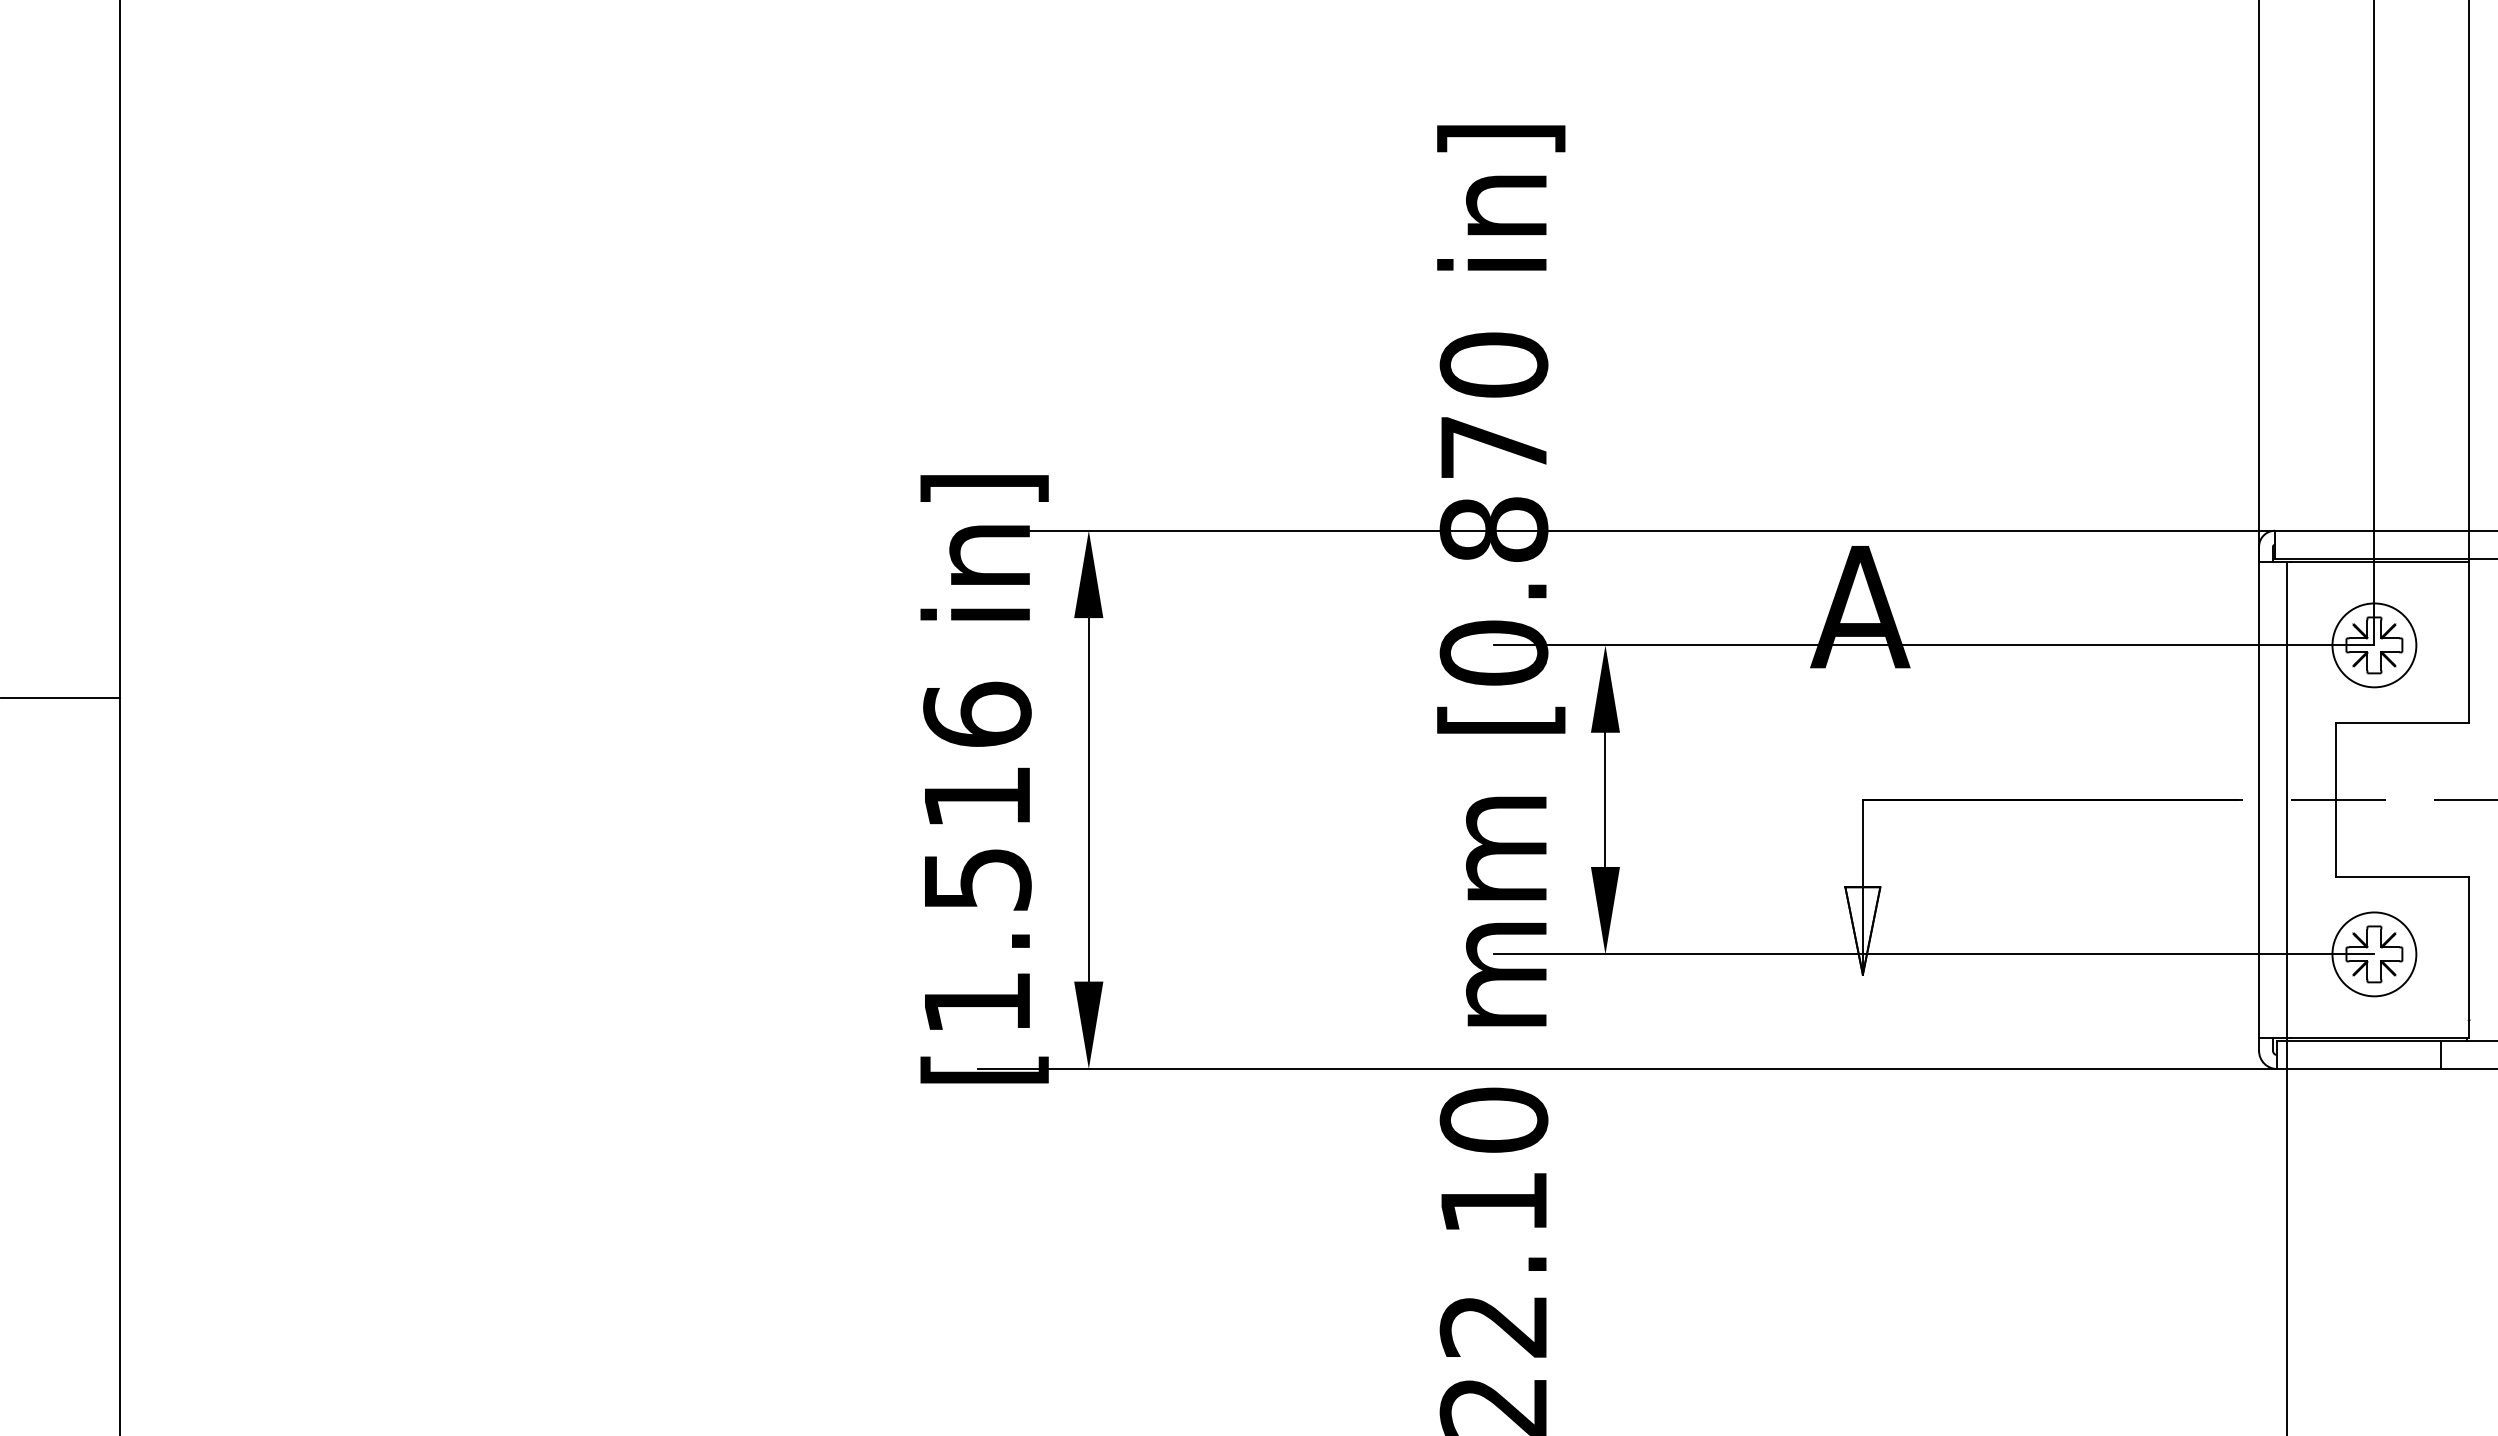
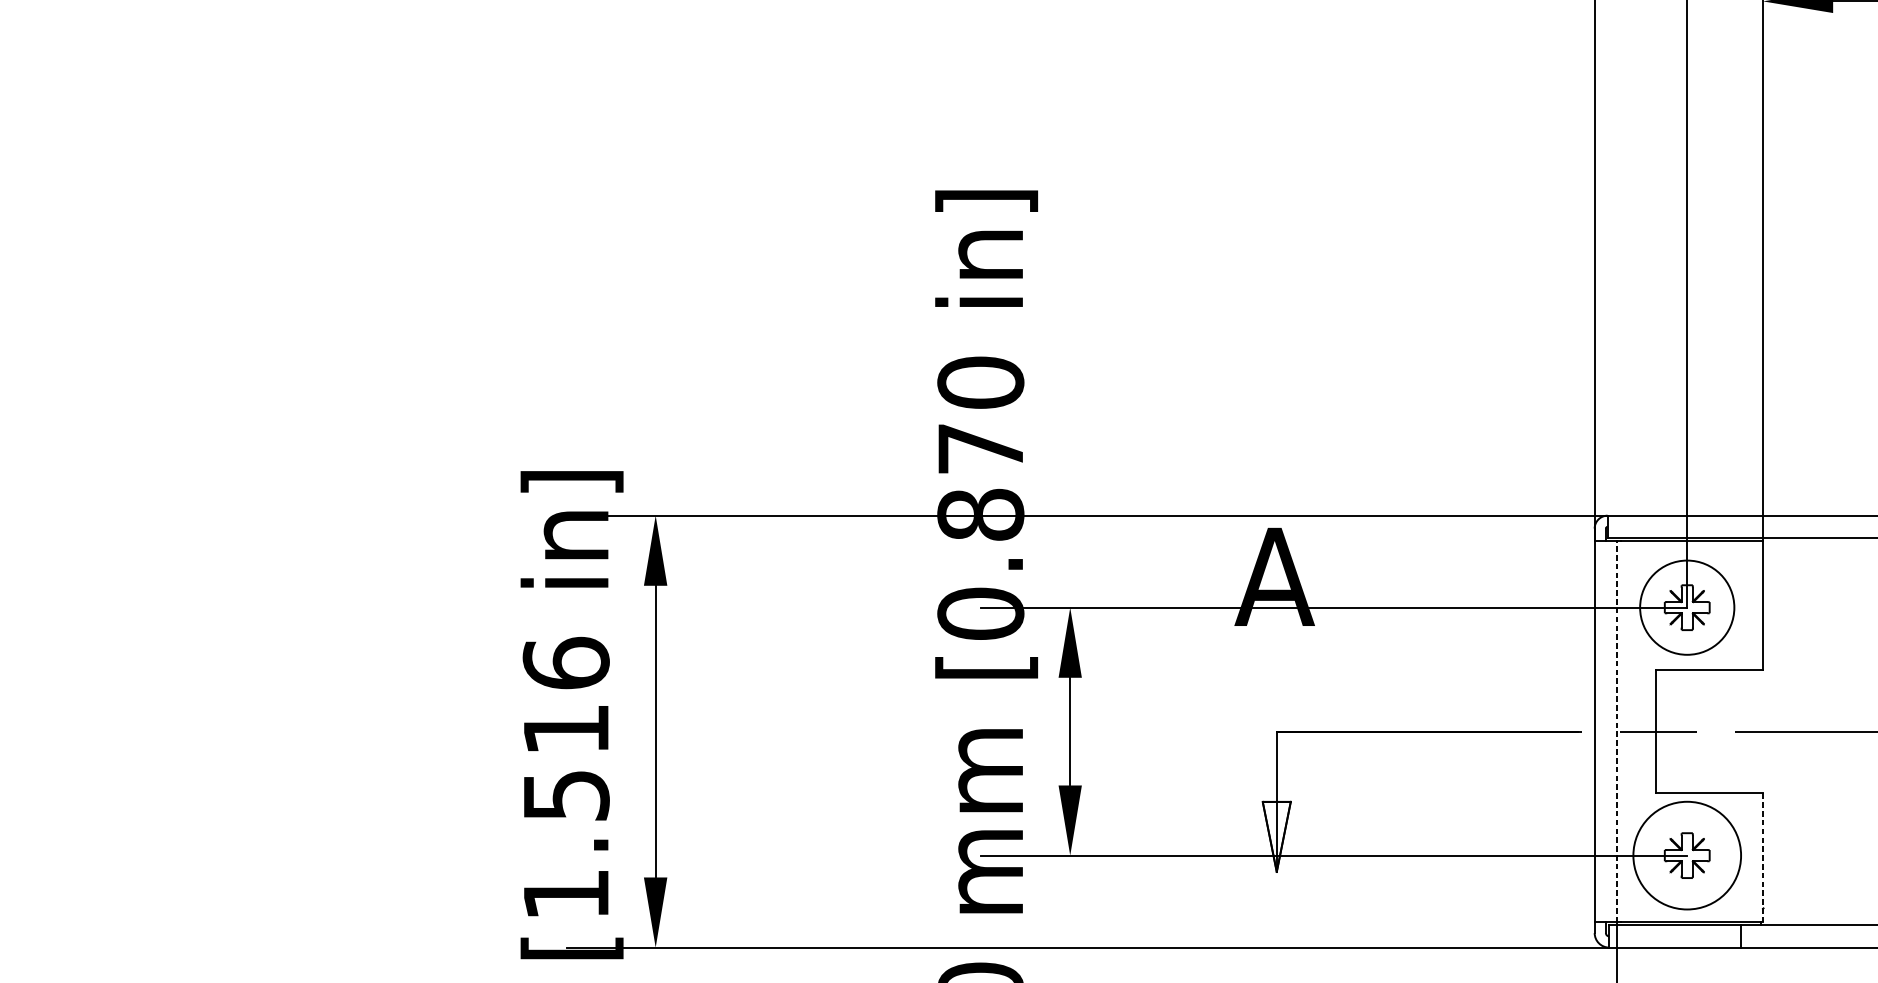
circle: (2374, 645) -> (1687, 607), size x1.4
line: (2287, 799) -> (1617, 731), solid -> dashed
circle: (2374, 954) -> (1687, 855), size x1.6
line: (2468, 957) -> (1762, 858), solid -> dashed

